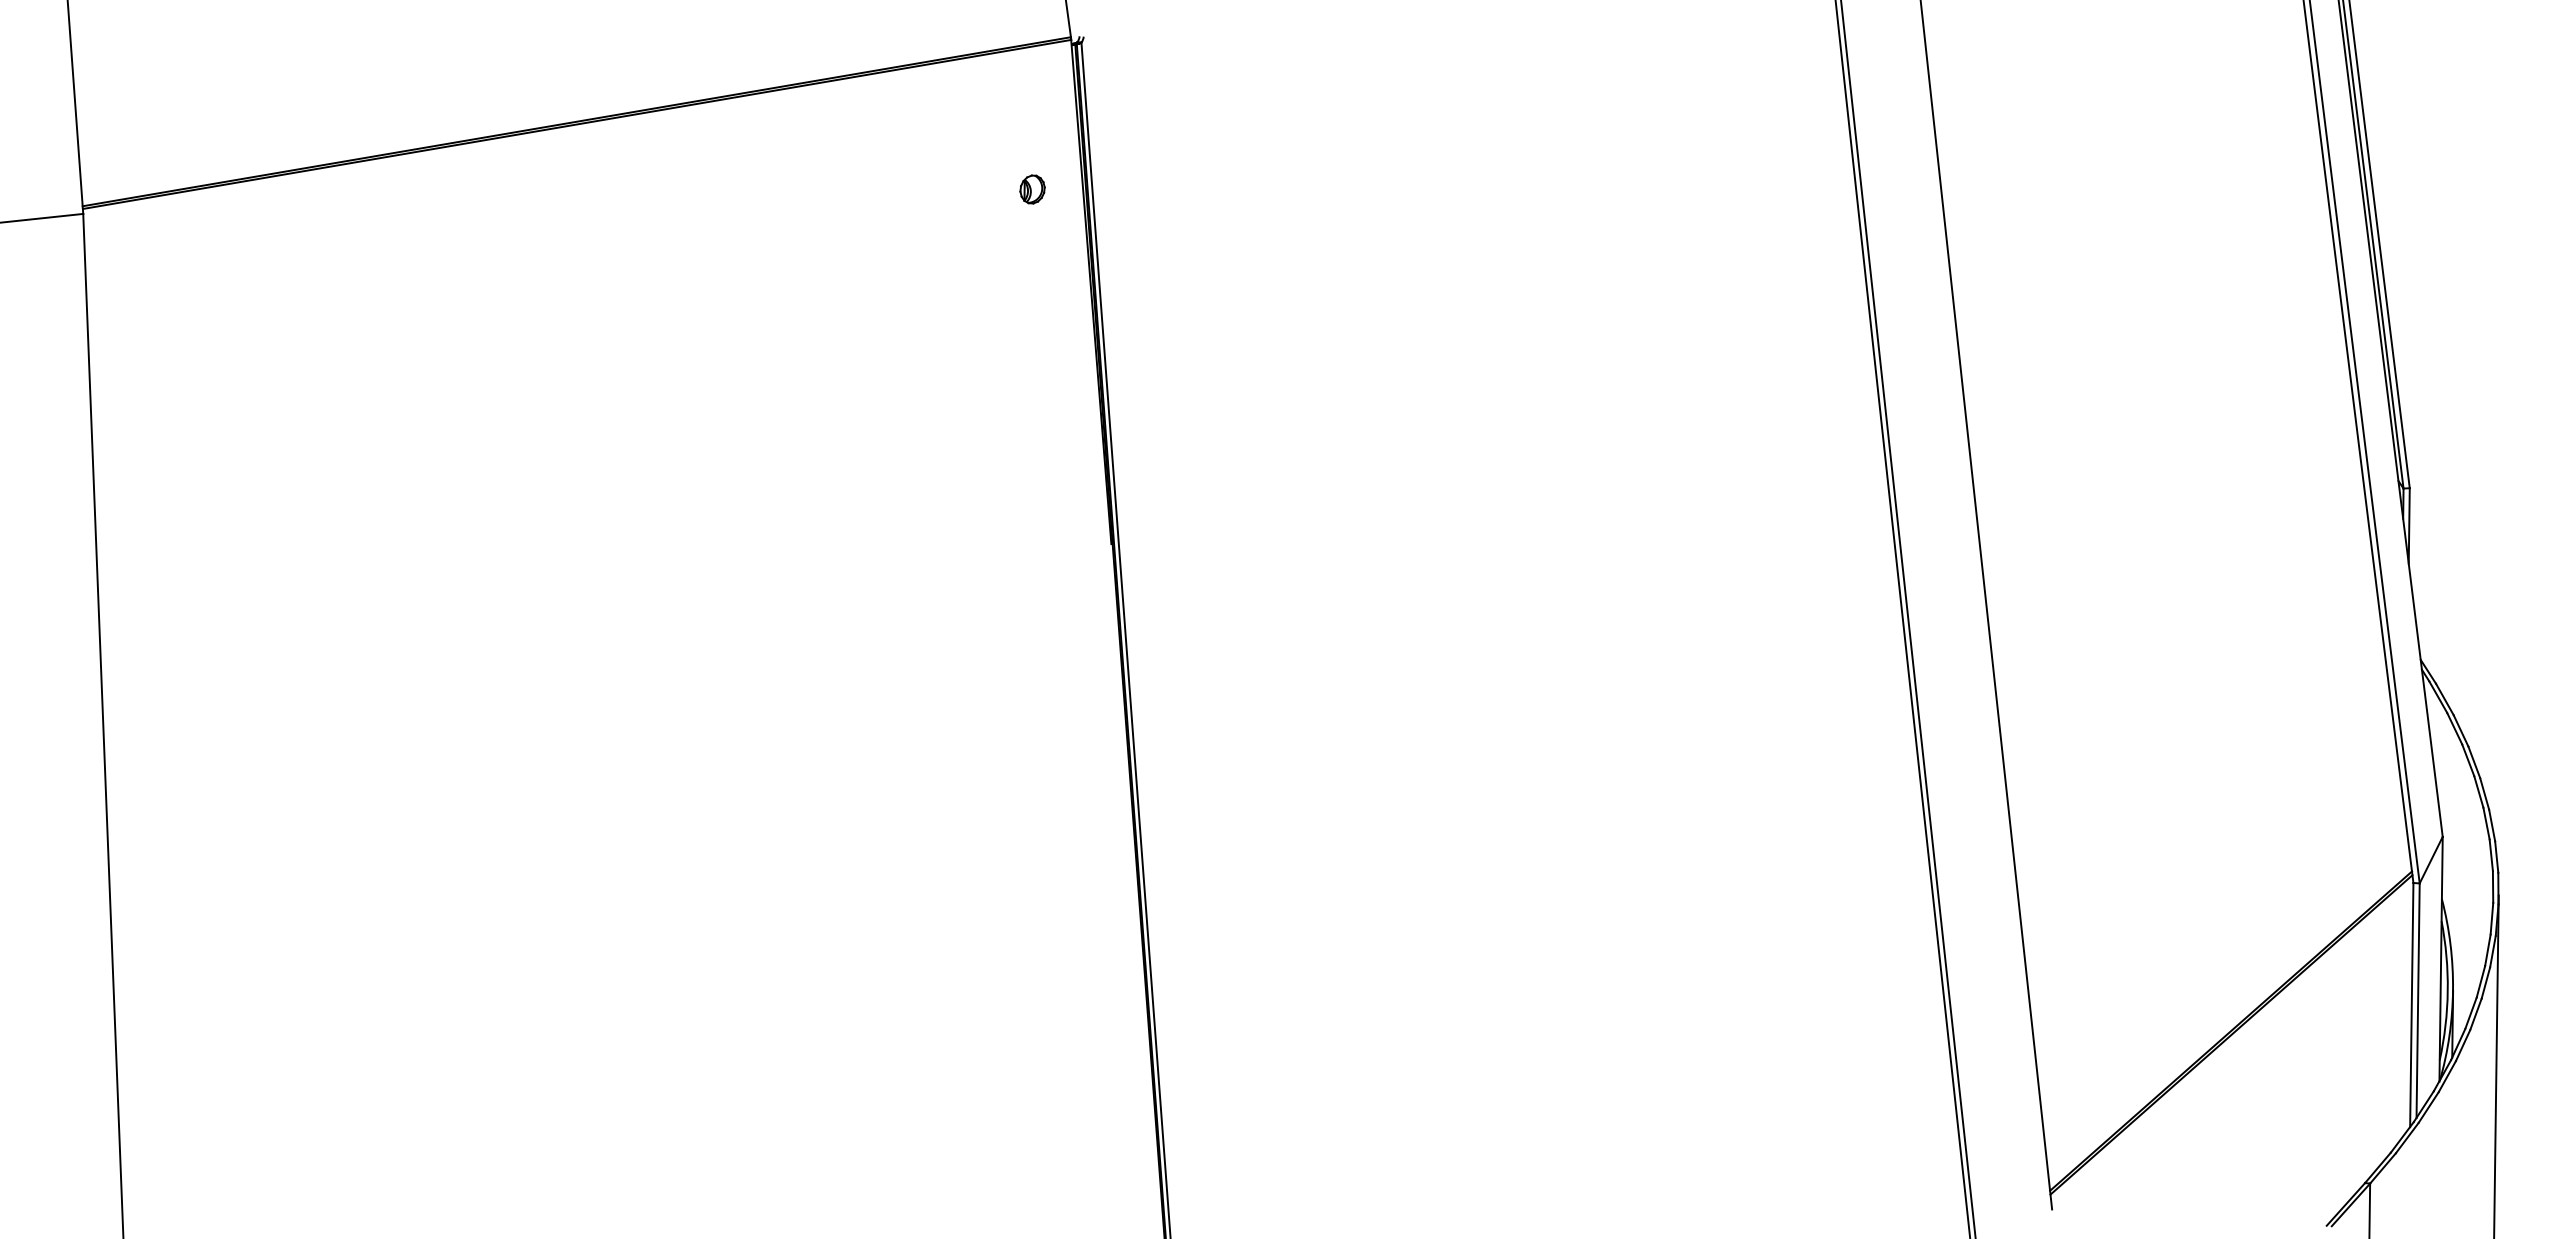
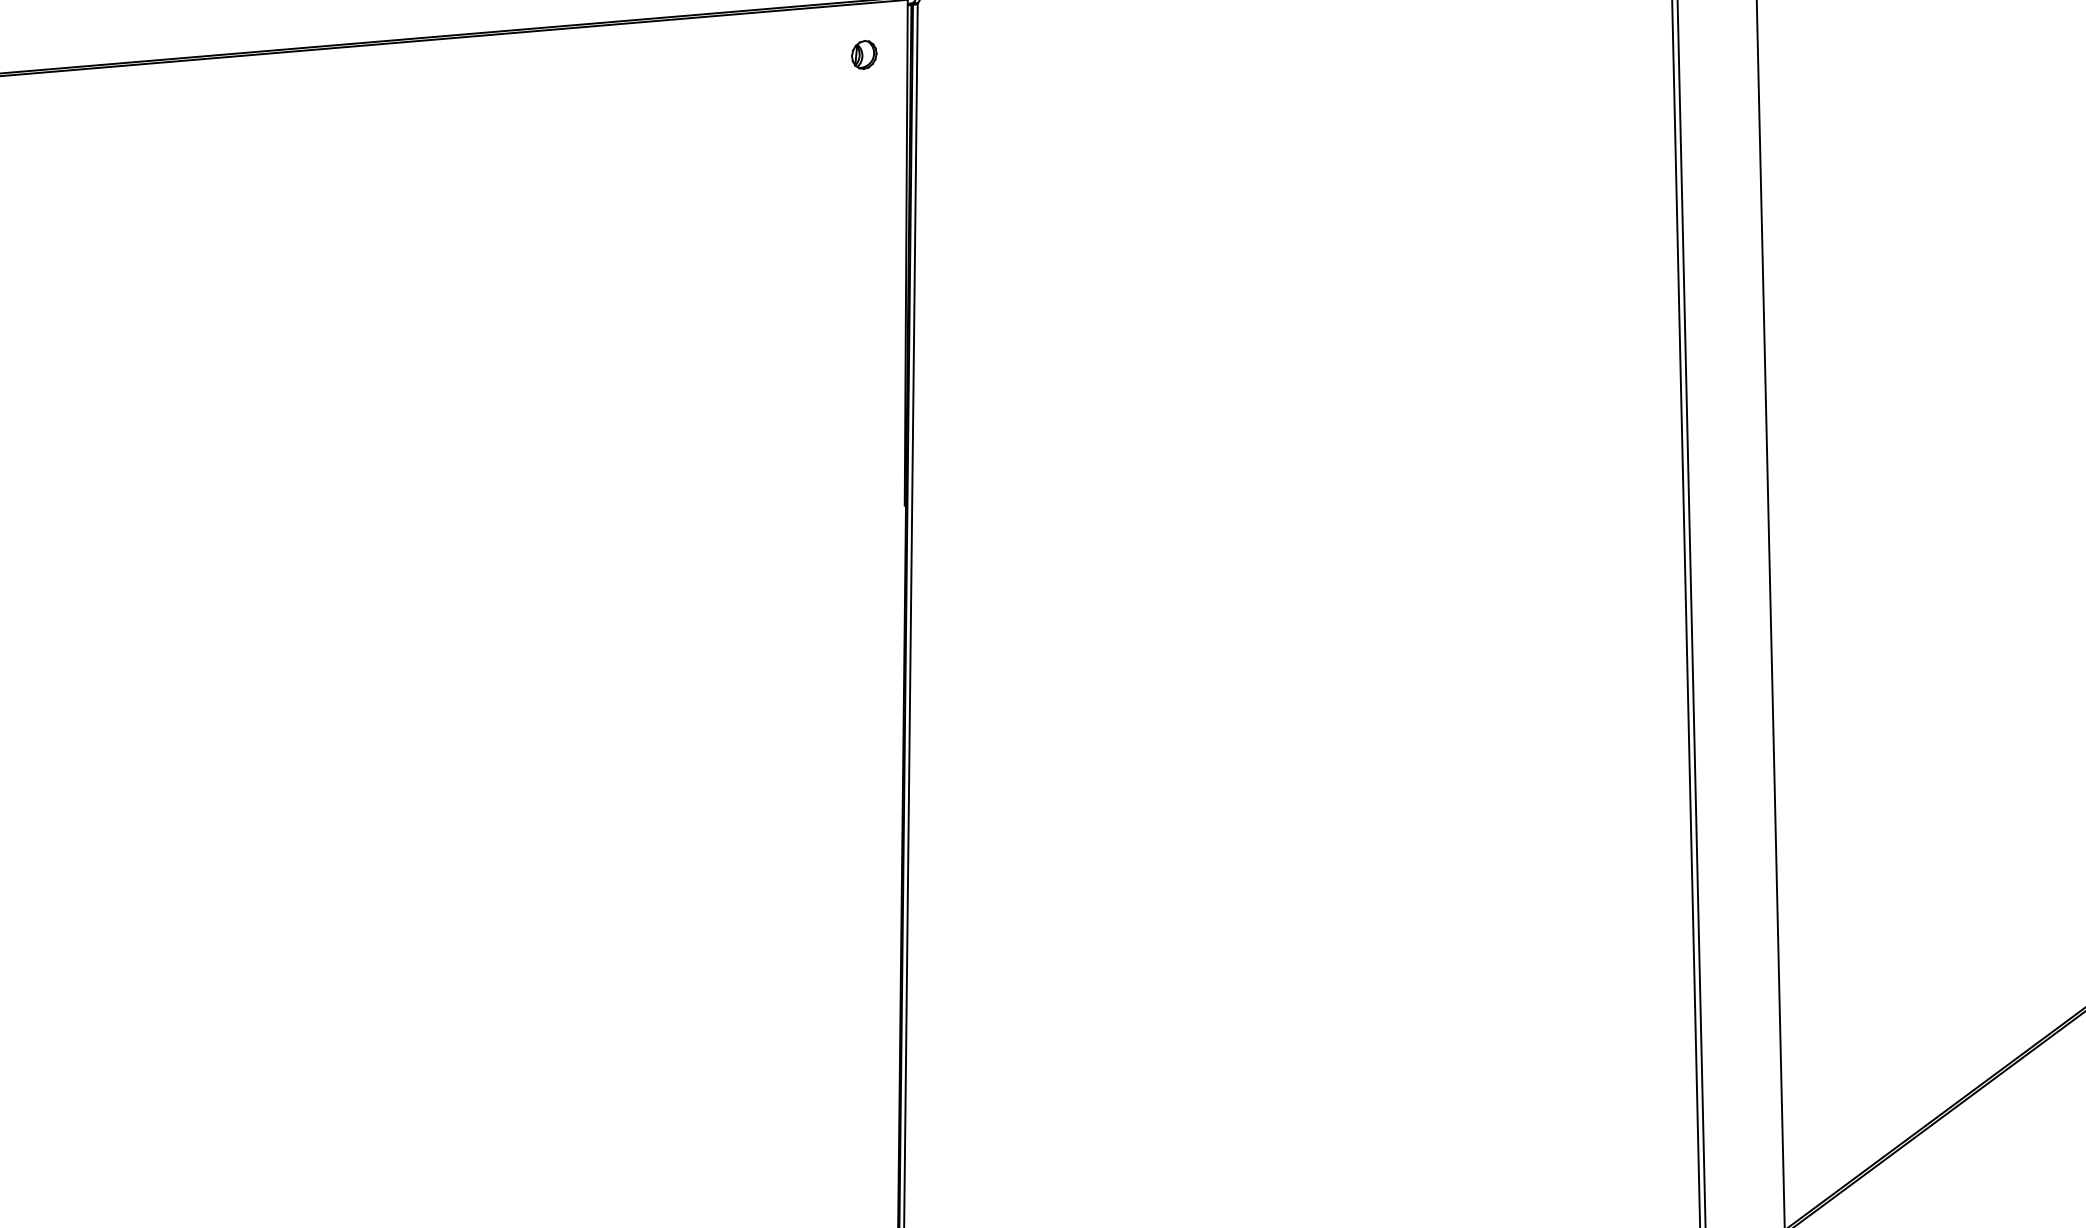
part: (1032, 189) -> (864, 54), moved

